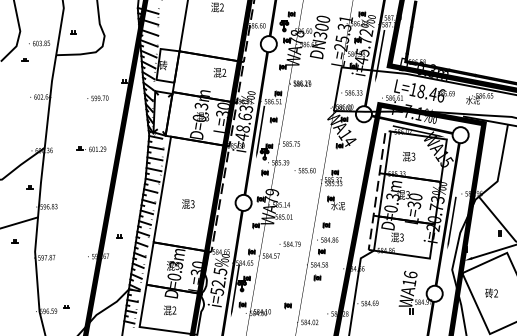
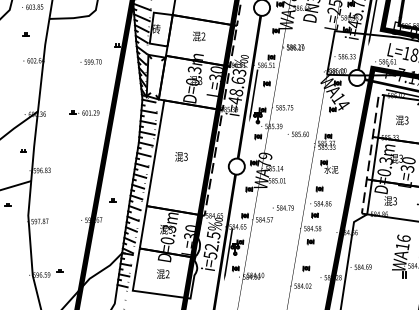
part: (24, 59) -> (25, 34), moved
text: (219, 72) -> (198, 36), moved
text: (188, 203) -> (181, 156), moved
part: (287, 305) -> (305, 268), moved

